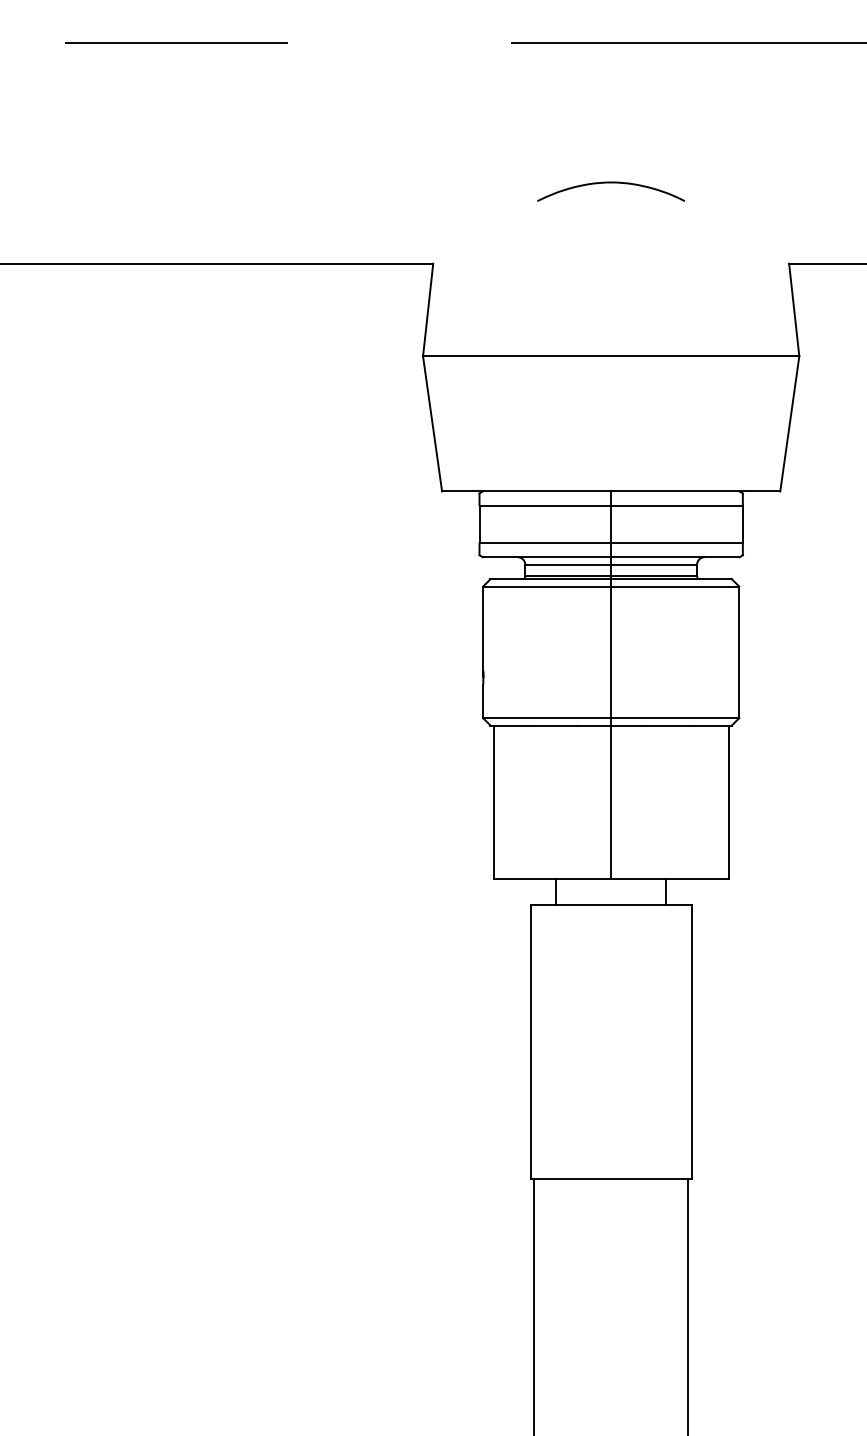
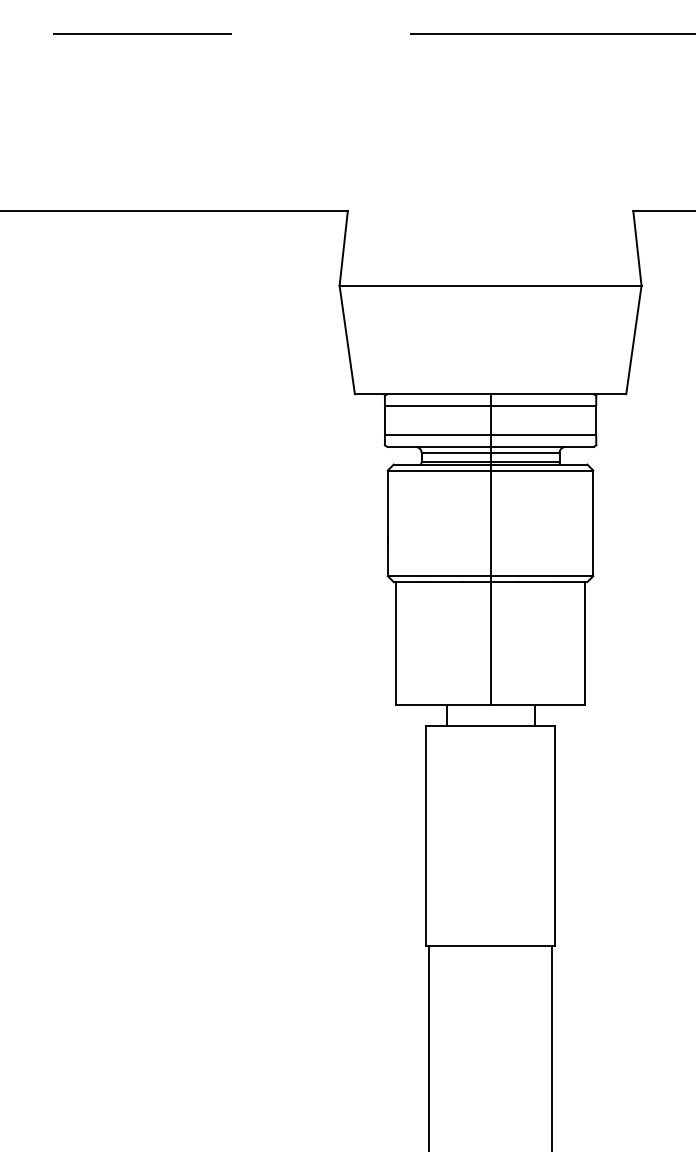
curve: (611, 183) -> (490, 147), removed

